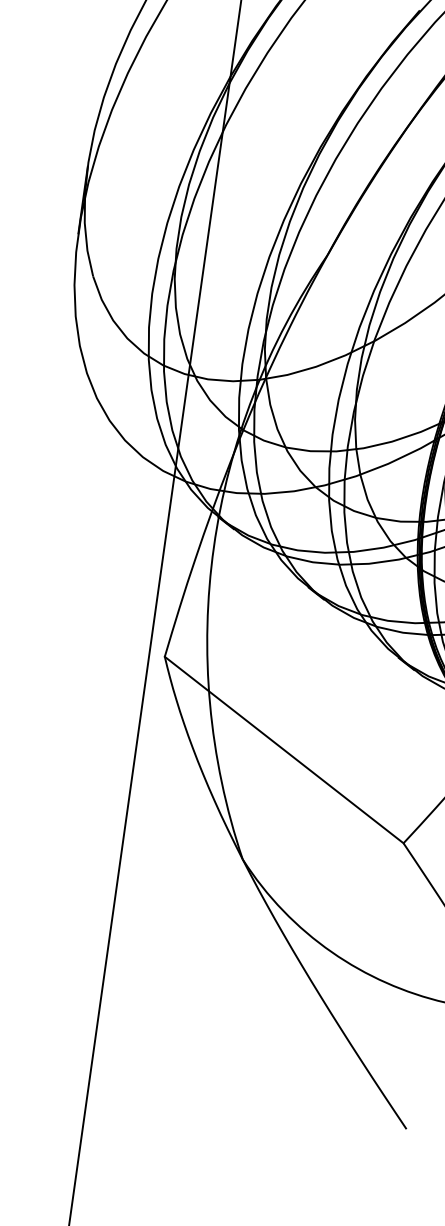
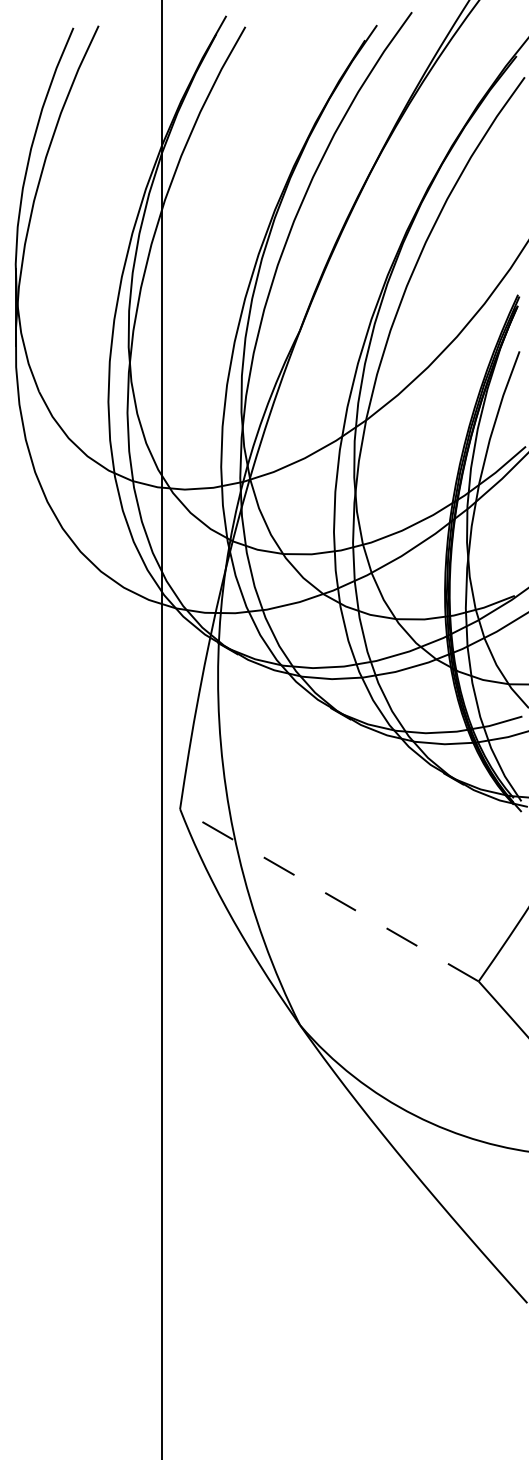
line: (283, 750) -> (328, 895), solid -> dashed

